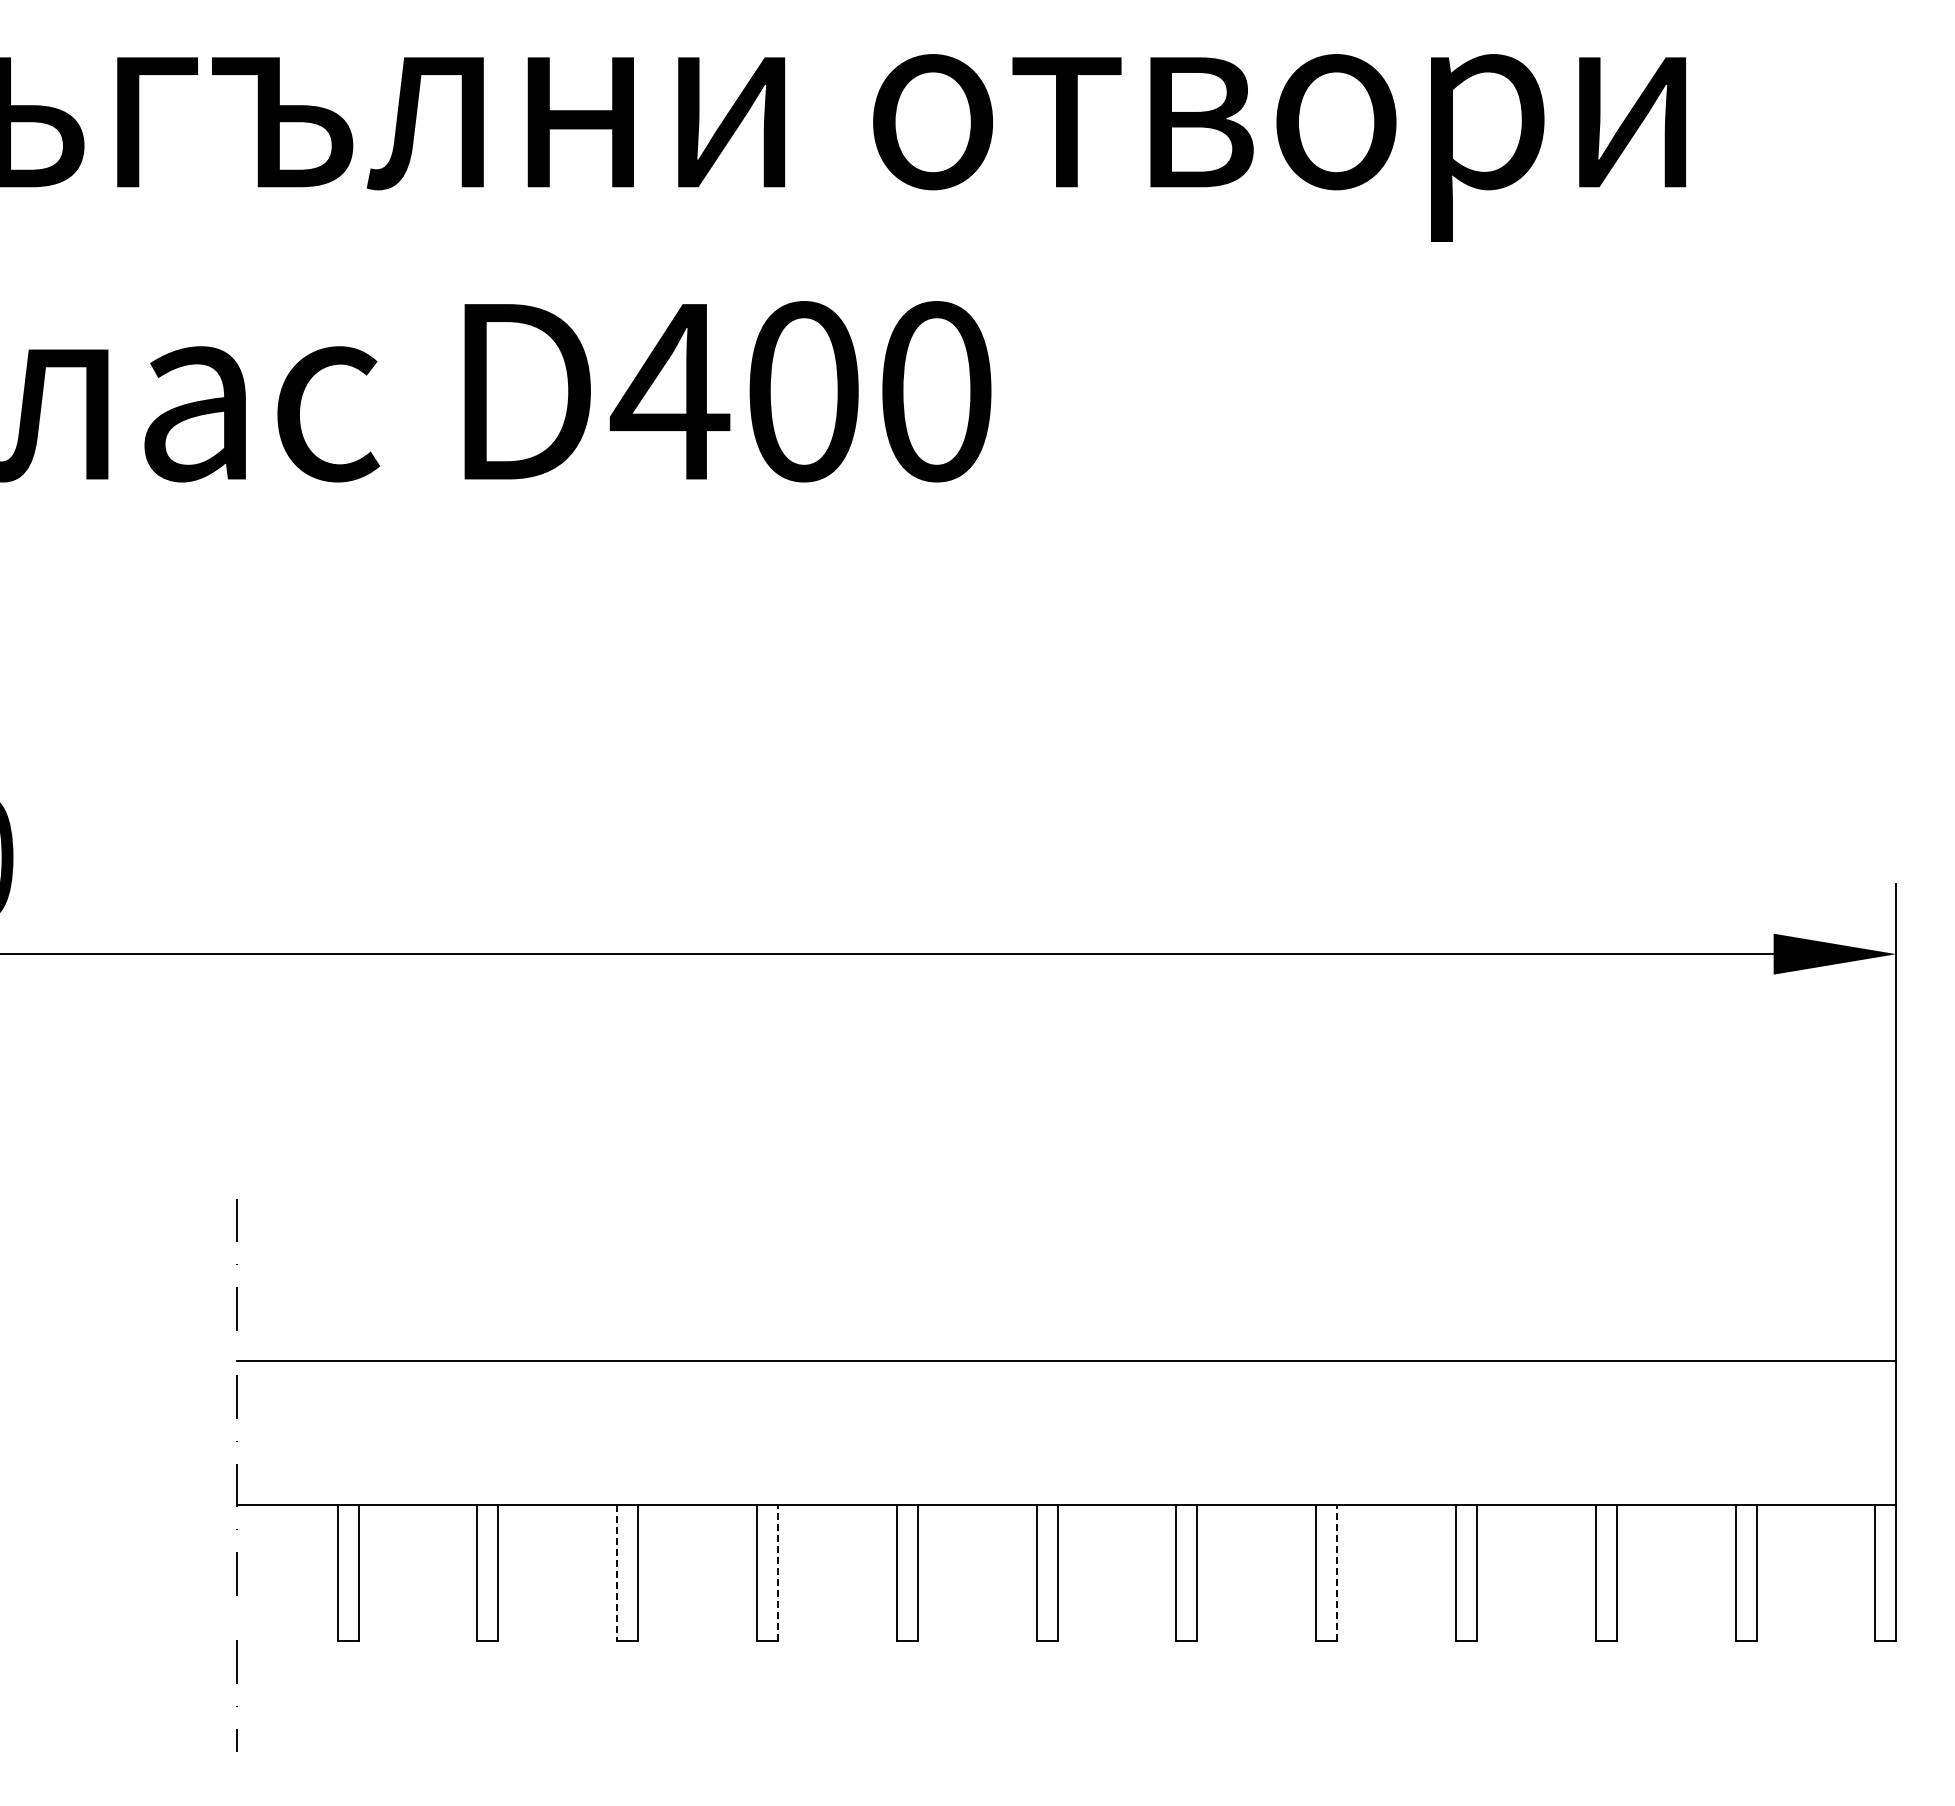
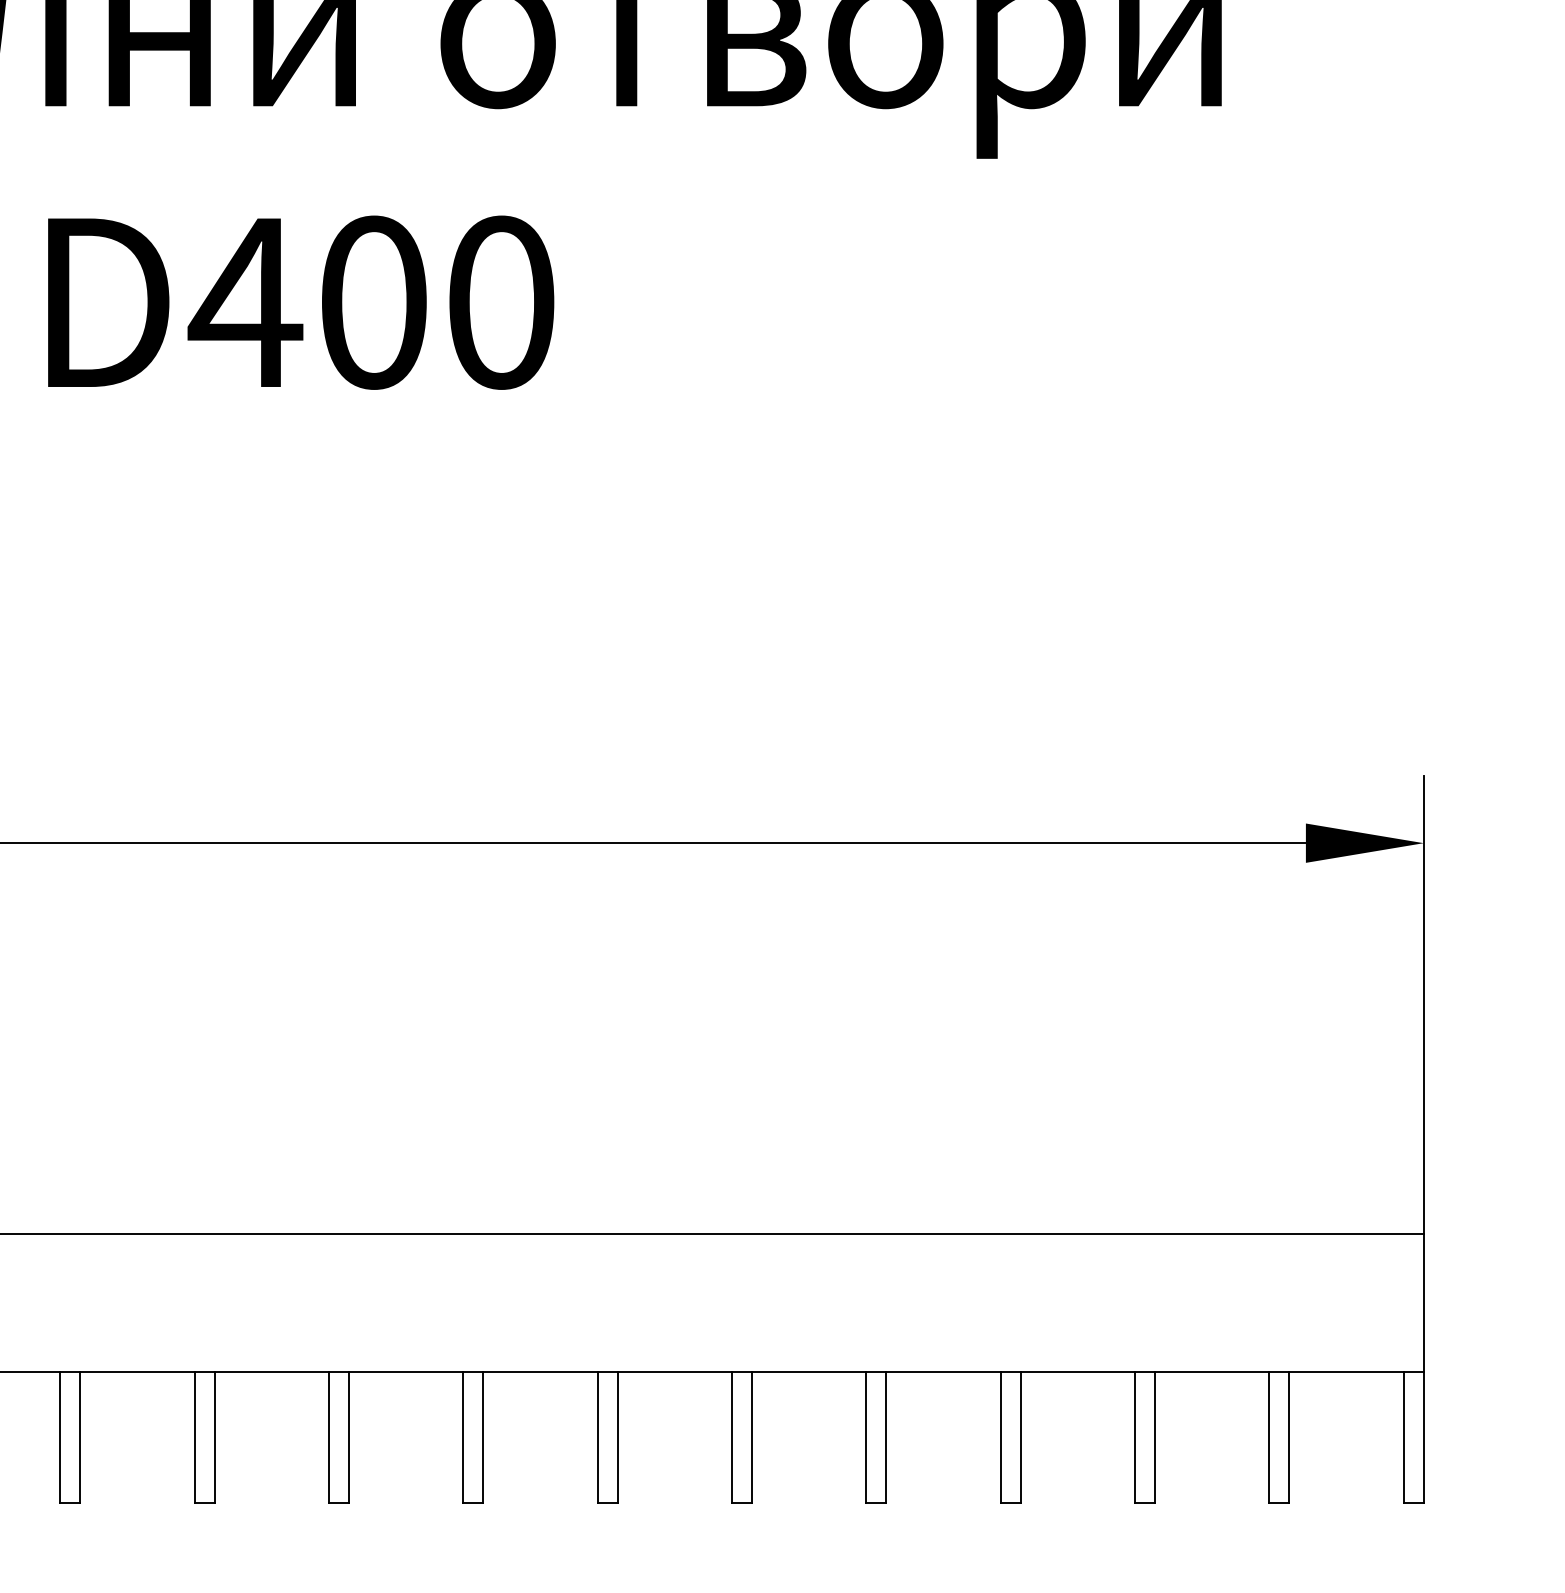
line: (777, 1572) -> (348, 1437), dashed -> solid
line: (1337, 1572) -> (886, 1437), dashed -> solid
line: (617, 1573) -> (194, 1438), dashed -> solid

